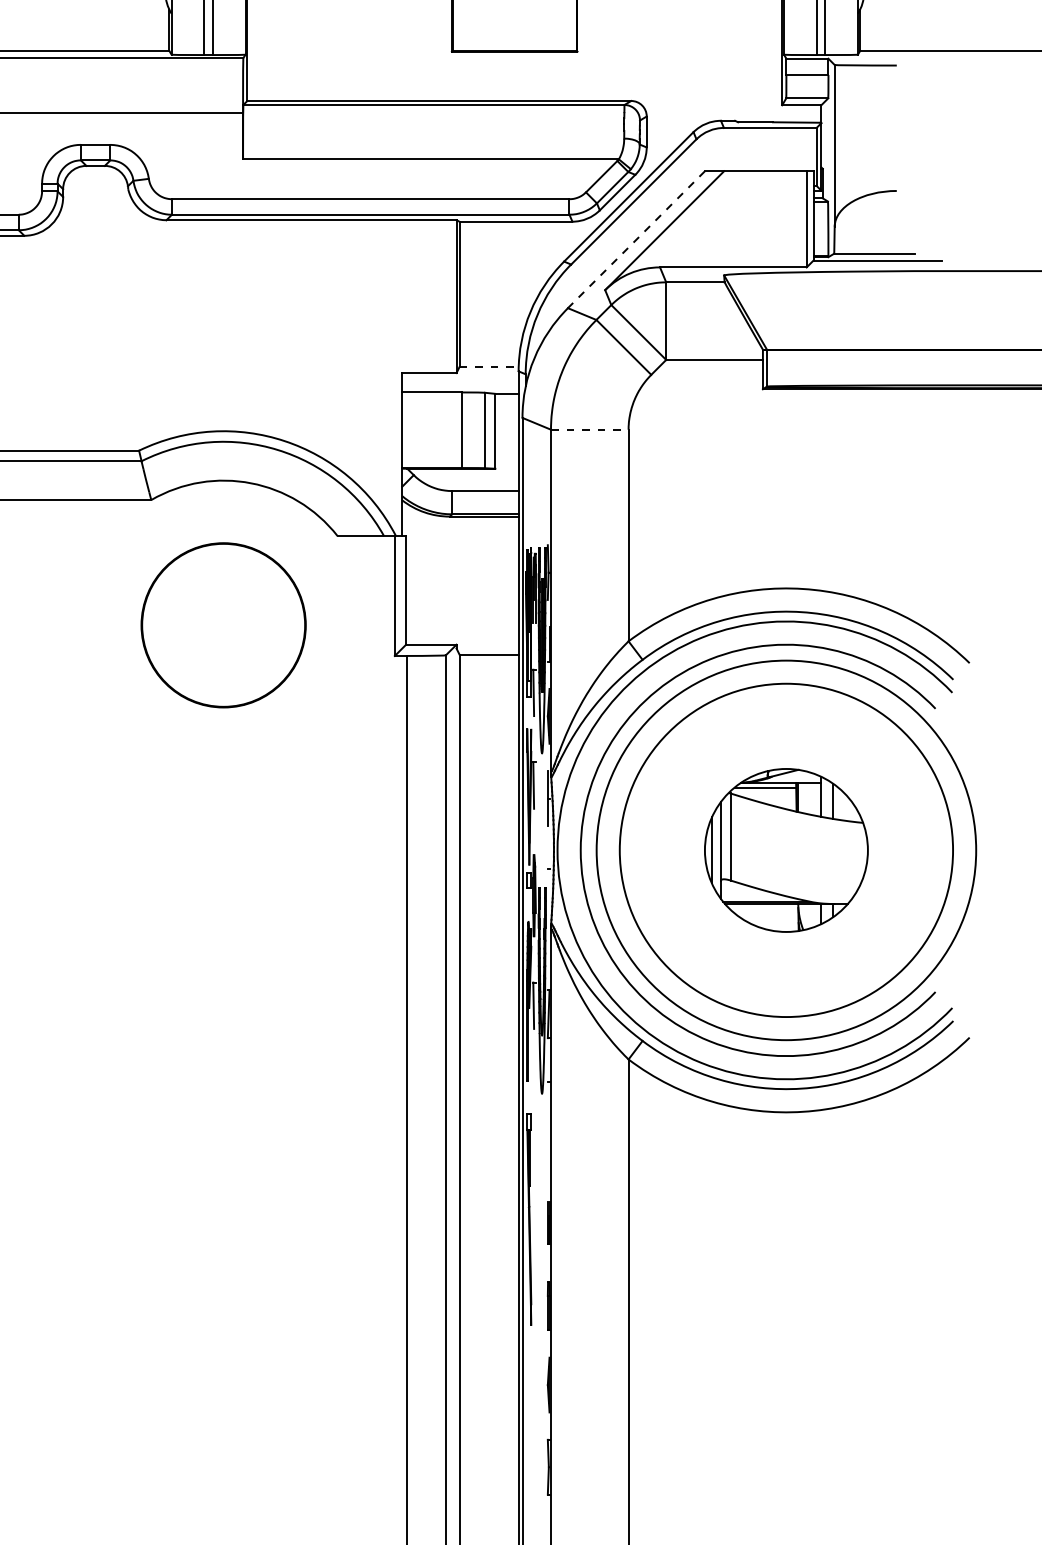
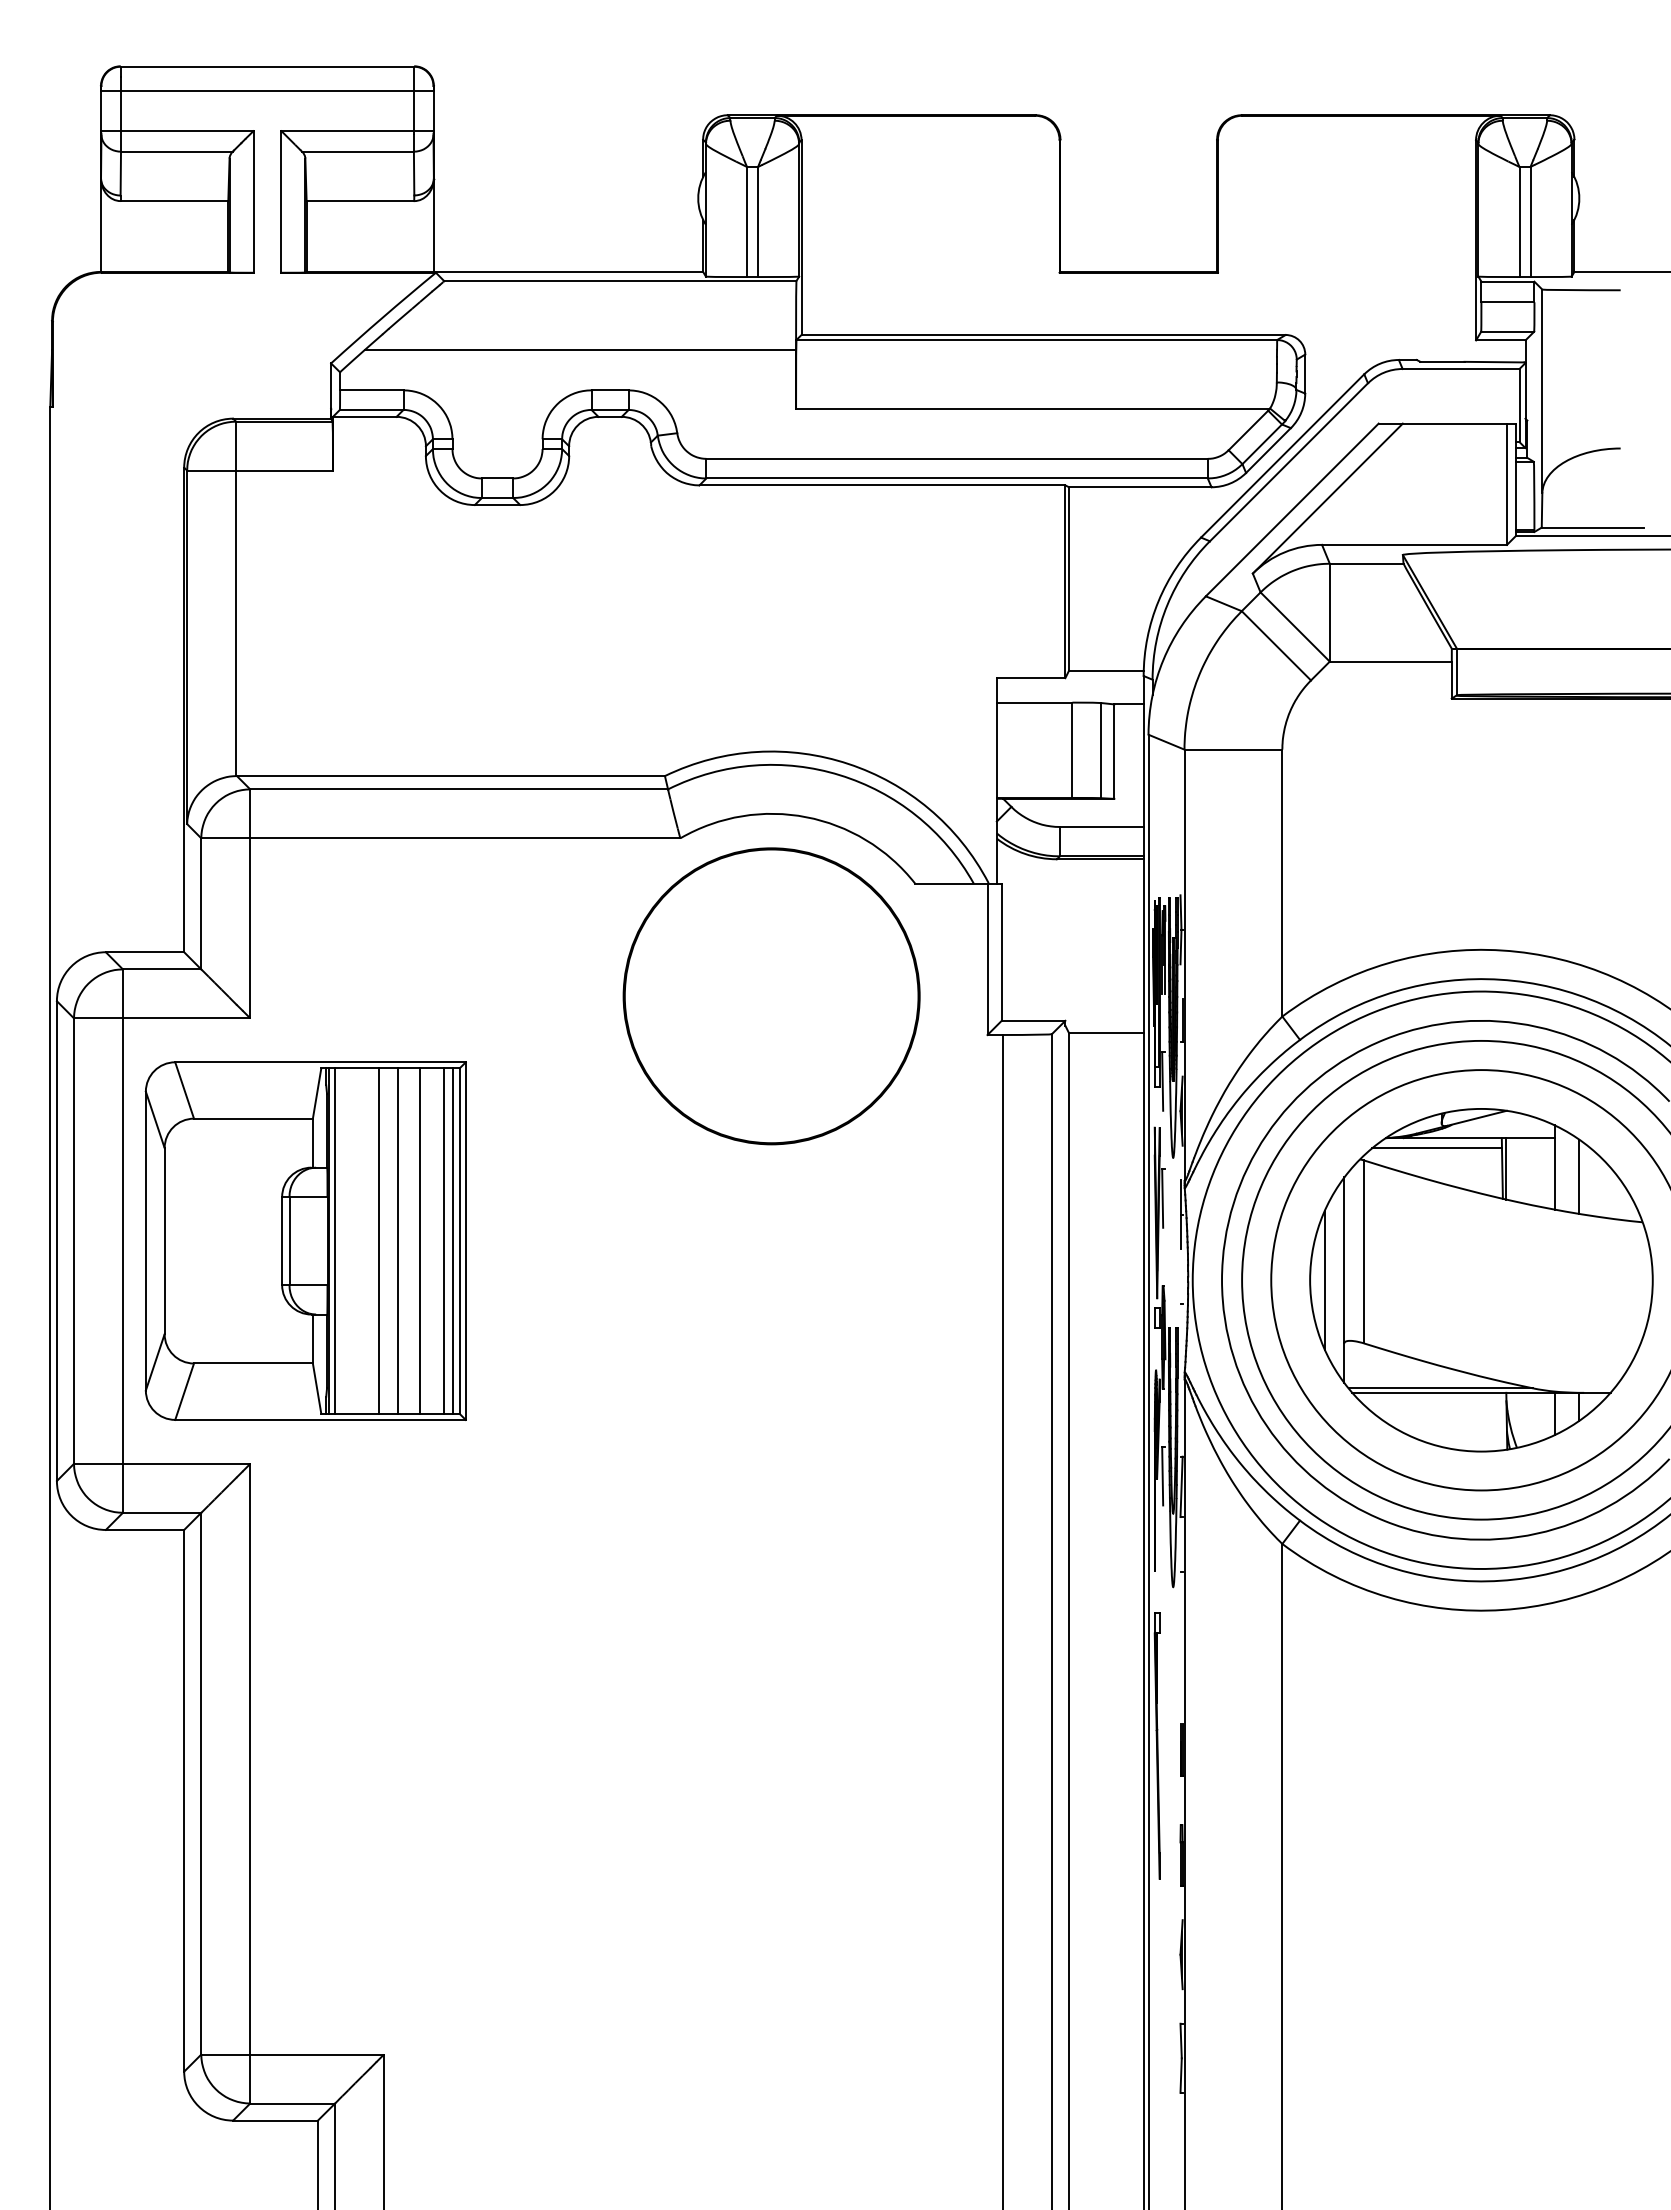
line: (635, 240) -> (1291, 510), dashed -> solid
line: (489, 366) -> (1106, 670), dashed -> solid
line: (589, 429) -> (1233, 749), dashed -> solid
circle: (223, 625) -> (771, 996), size x1.43
part: (786, 850) -> (1481, 1280), size x1.67

